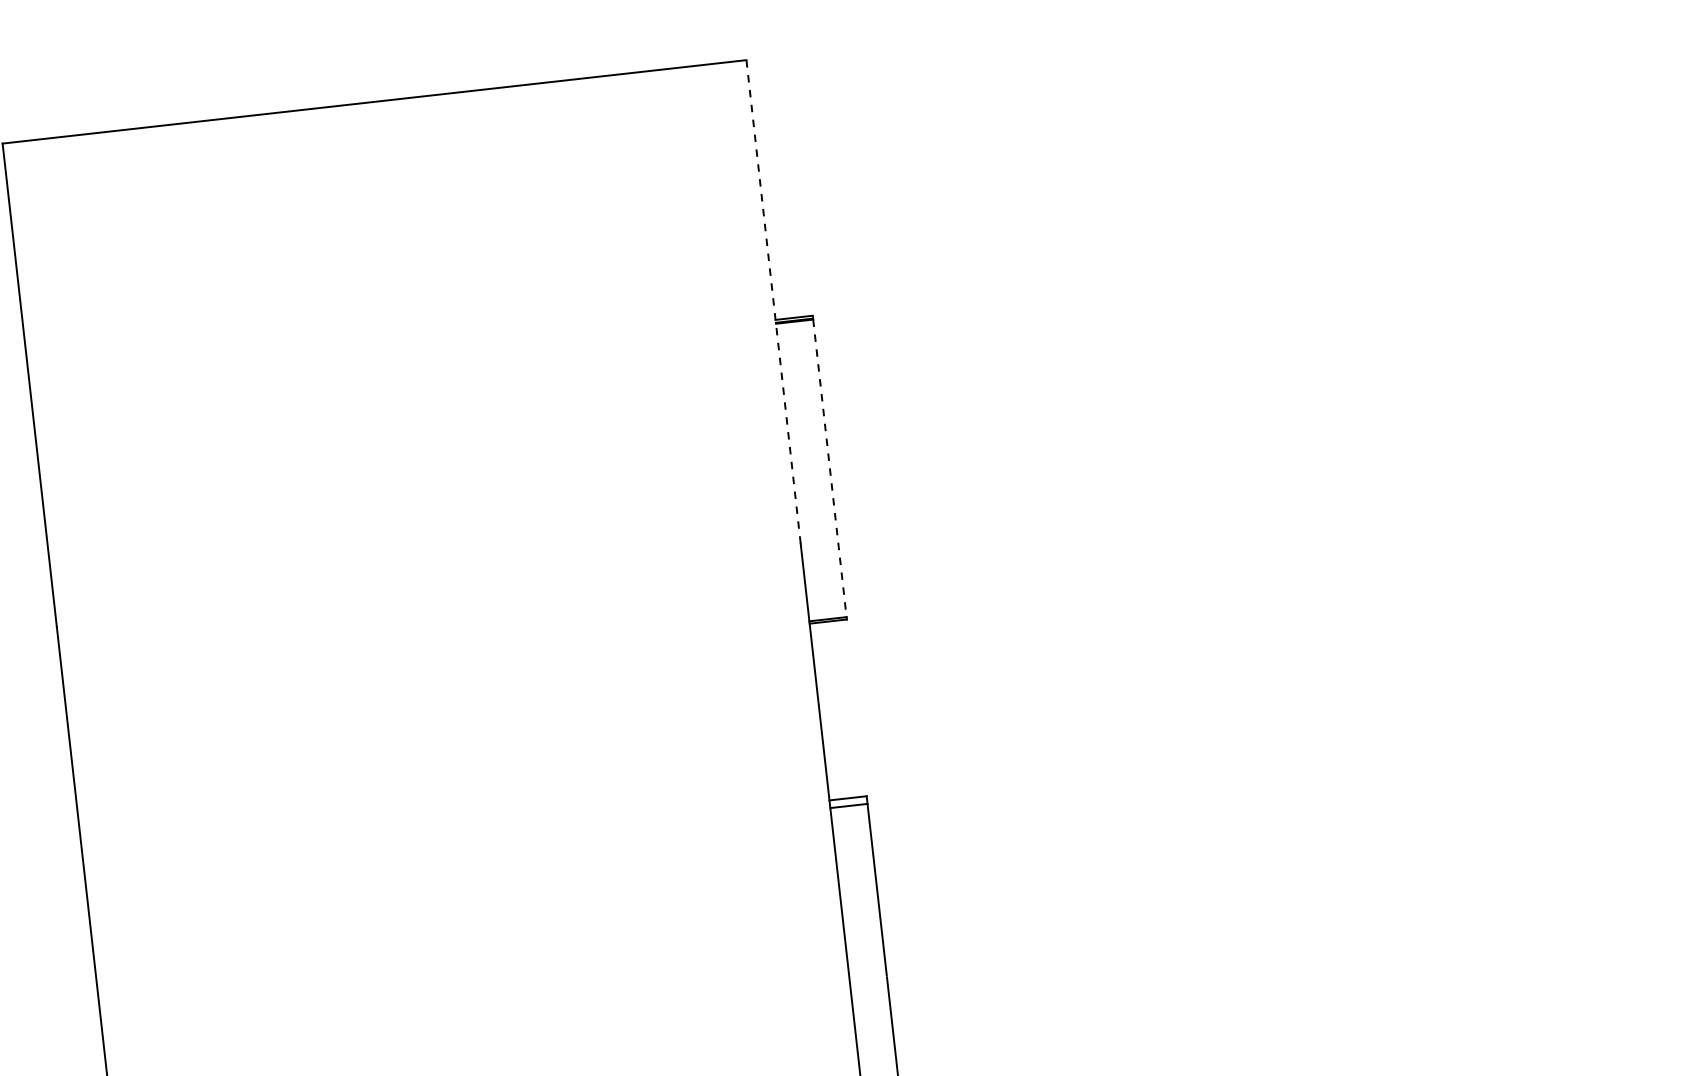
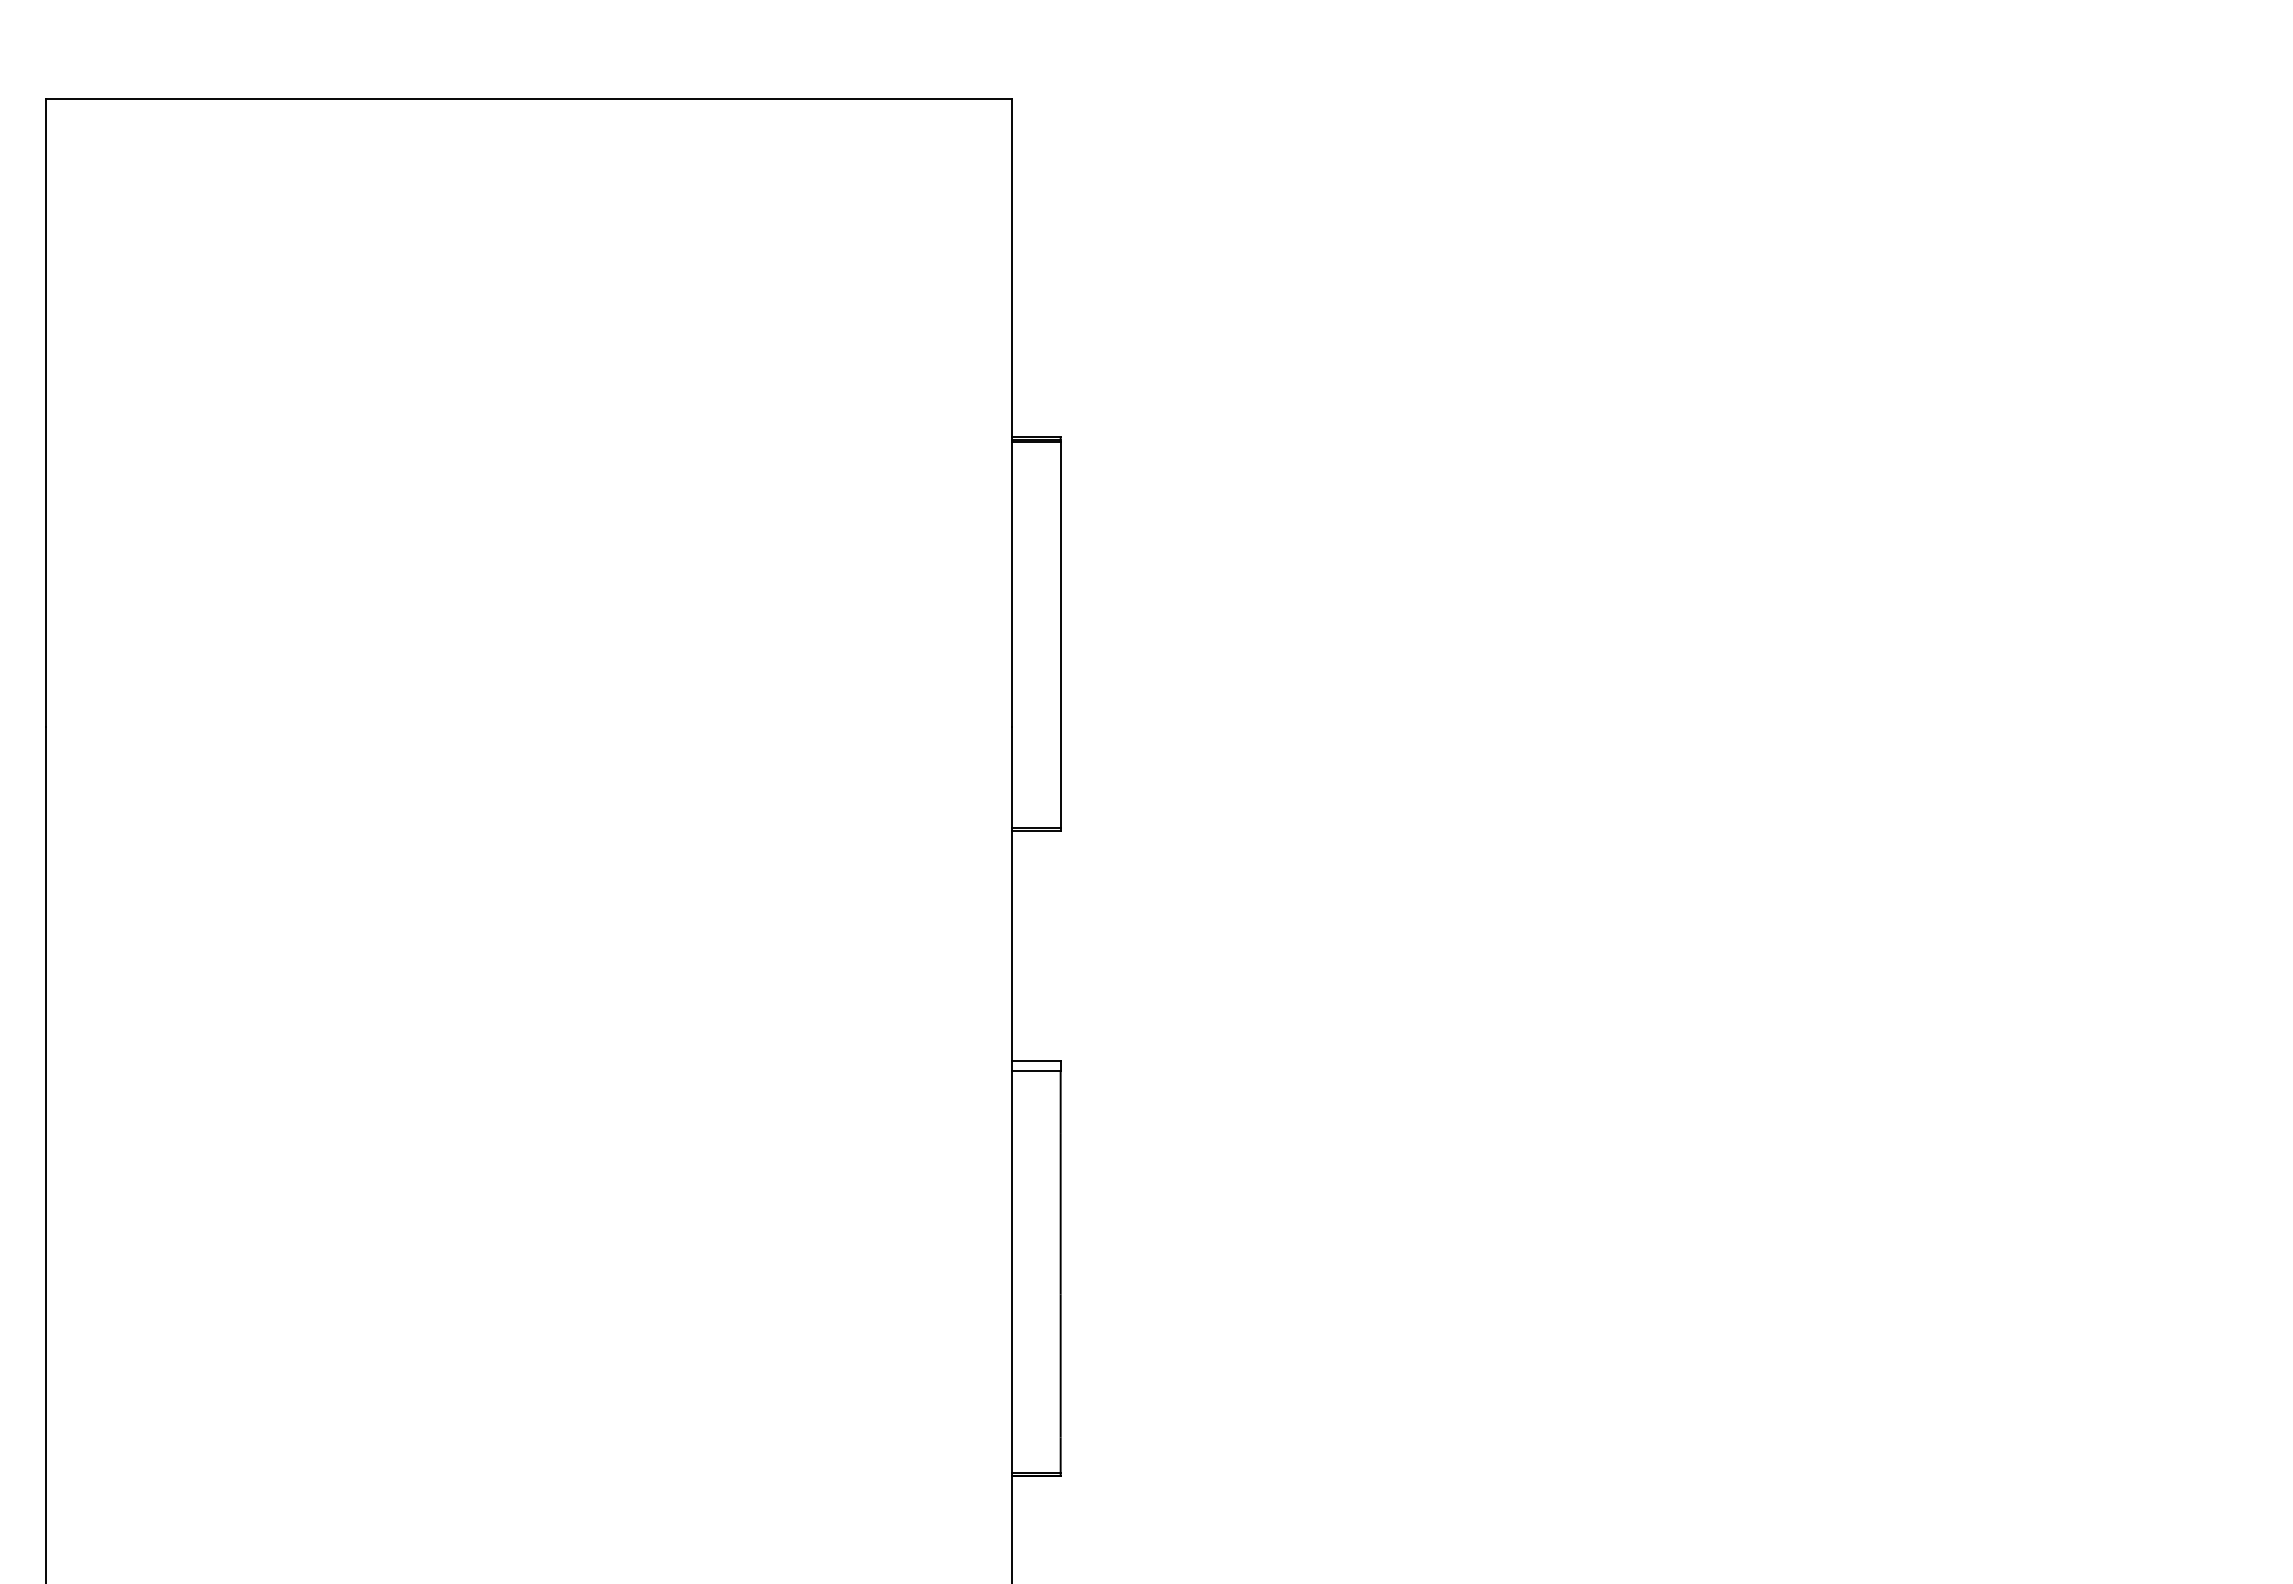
line: (773, 302) -> (1012, 413), dashed -> solid
line: (829, 468) -> (1060, 635), dashed -> solid

